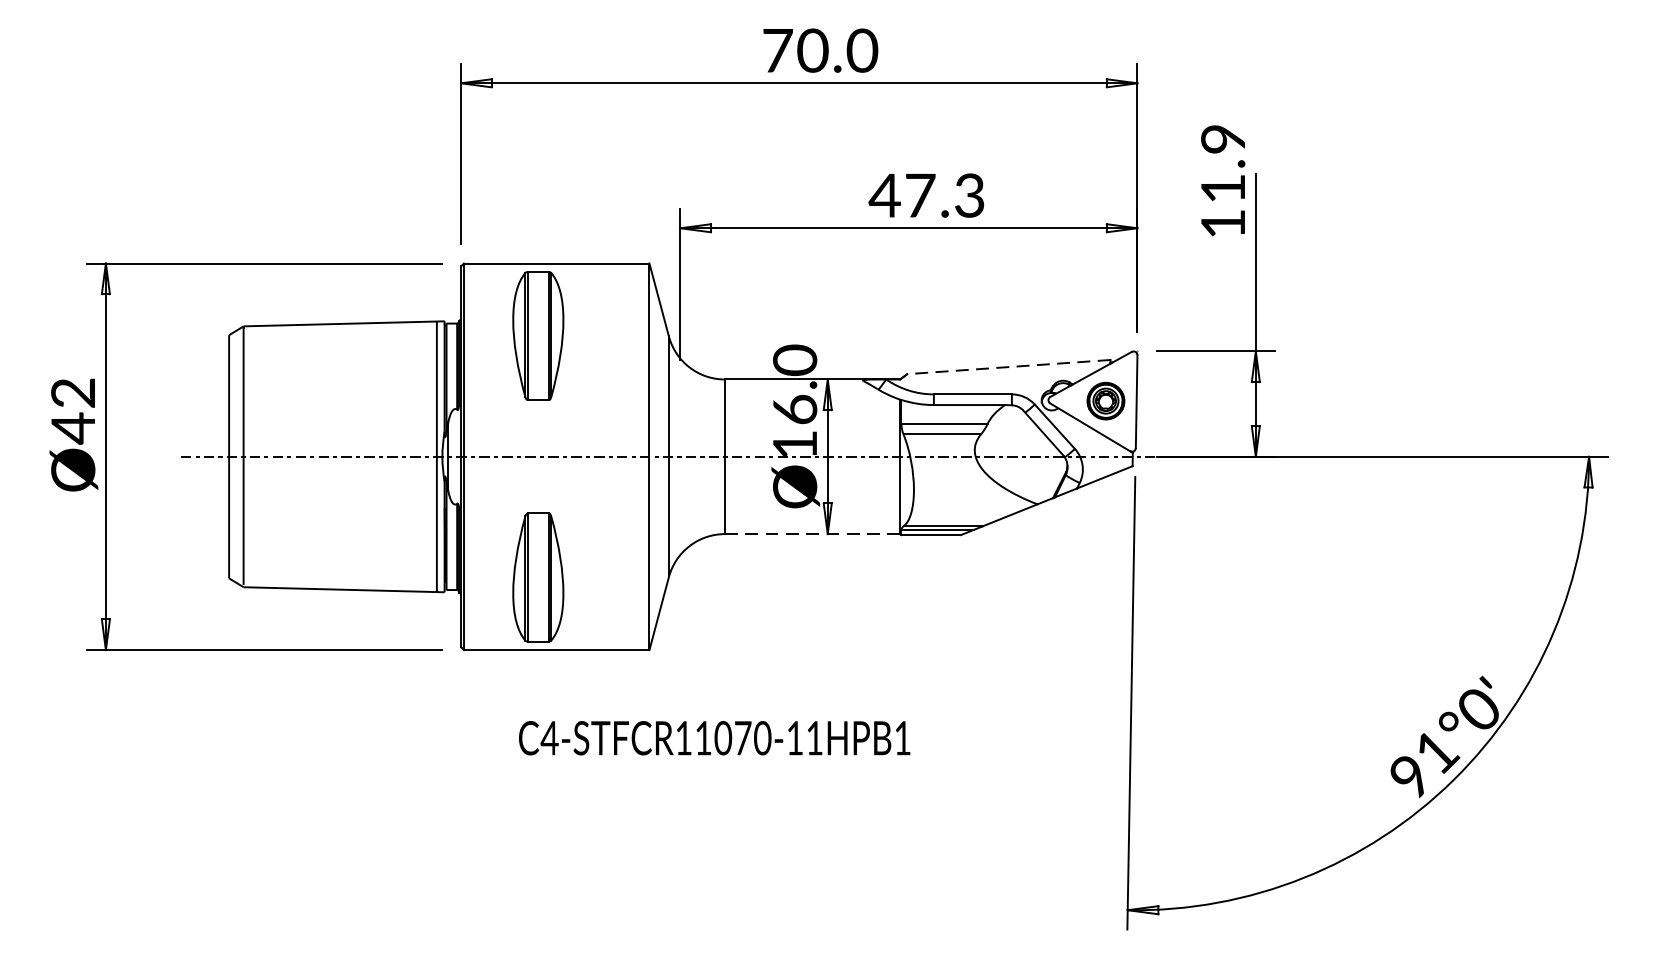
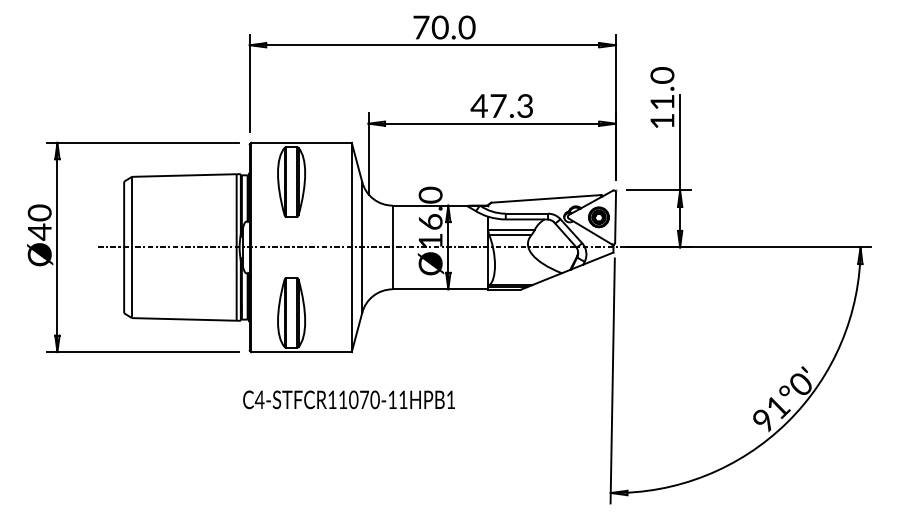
text: (1223, 139) -> (662, 75), 11.9 -> 11.0
line: (1007, 366) -> (545, 198), dashed -> solid
text: (72, 392) -> (39, 212), Ø42 -> Ø40
line: (813, 534) -> (440, 289), dashed -> solid
text: (713, 737) -> (348, 399), moved

